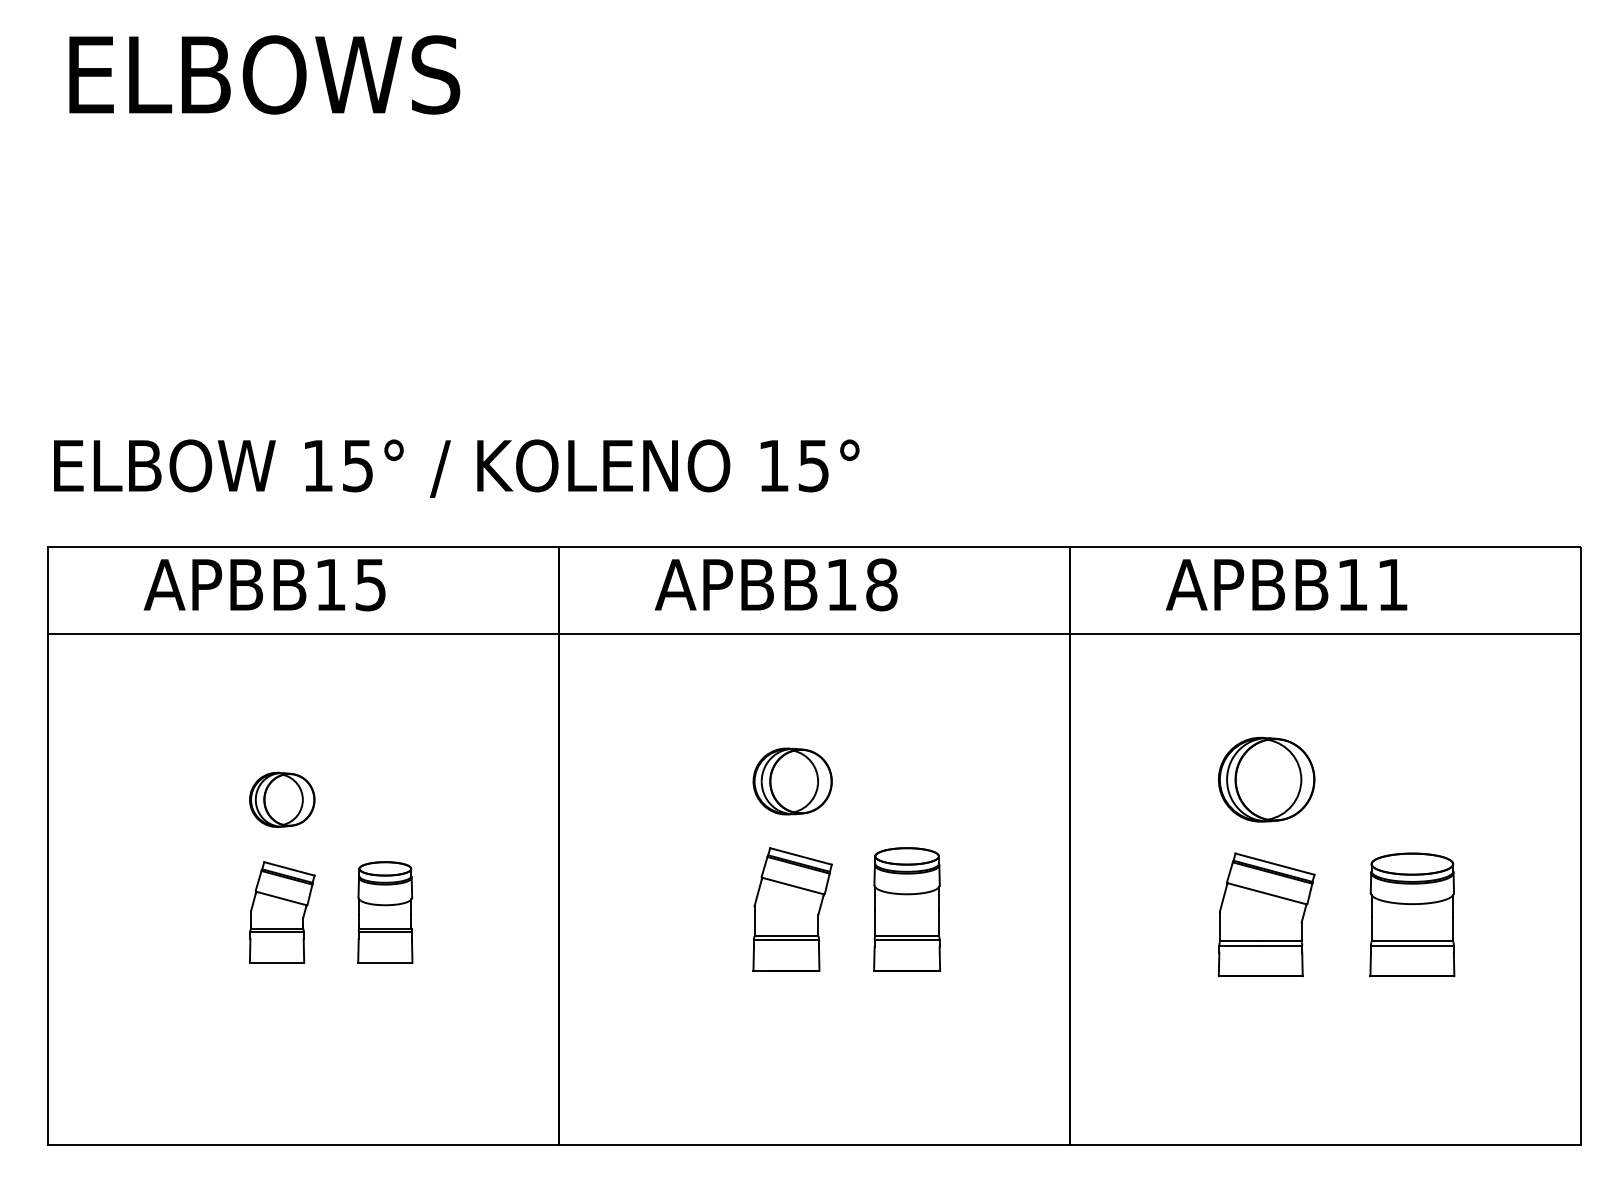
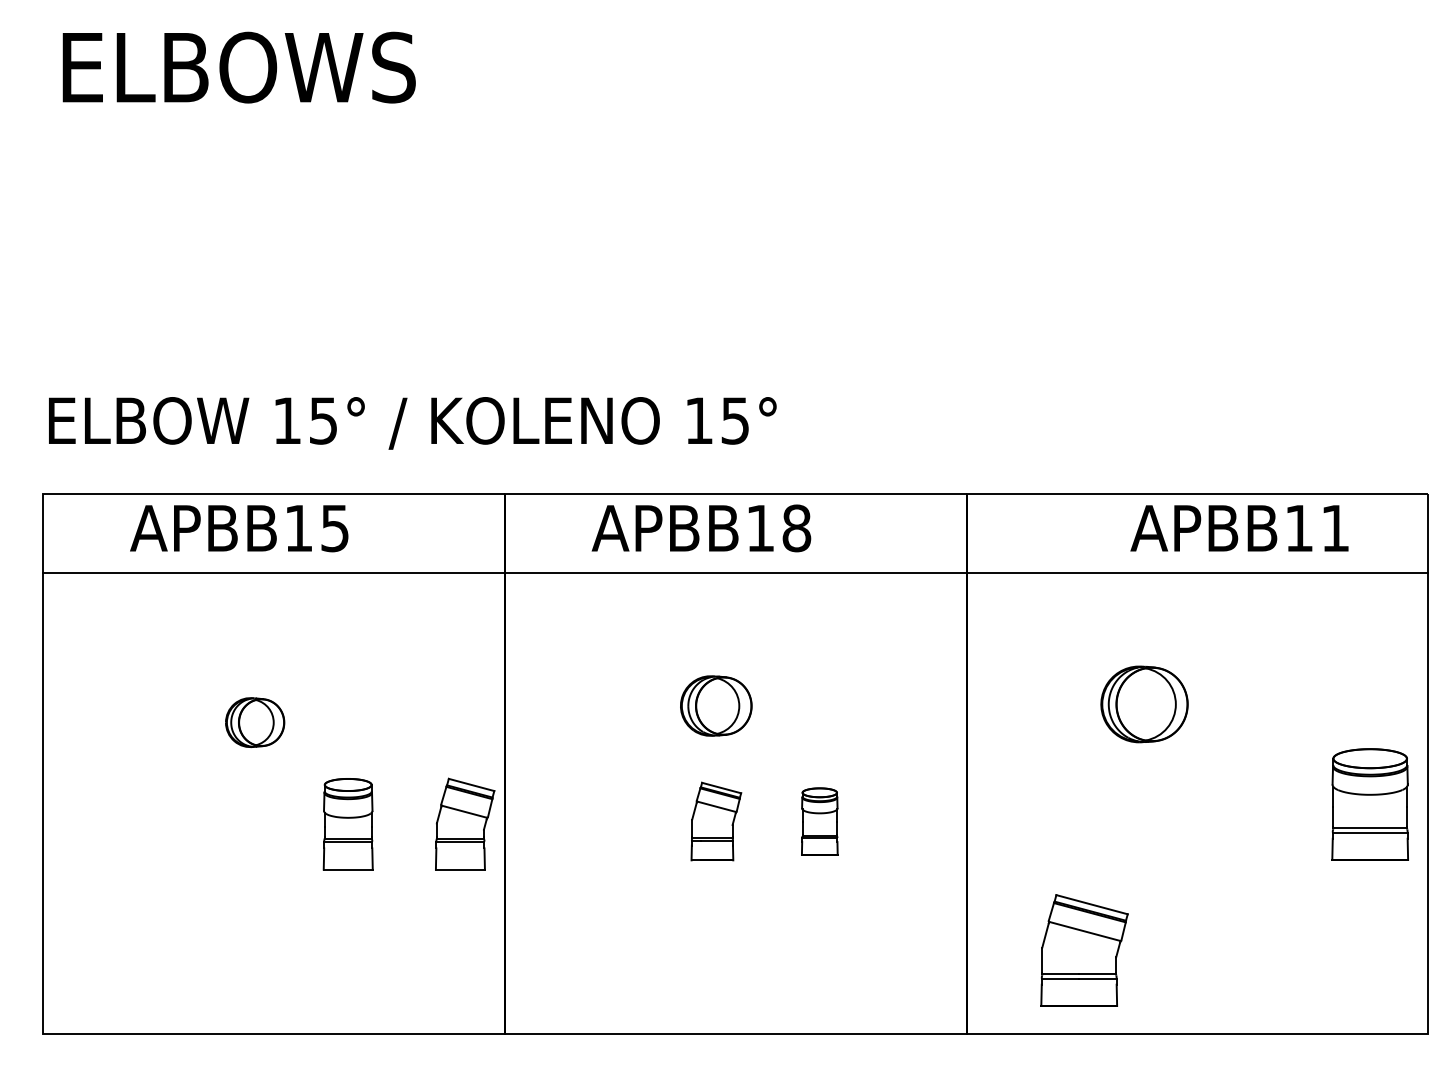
text: (1286, 585) -> (1239, 528), moved
part: (792, 909) -> (716, 821), size x0.7
part: (906, 909) -> (819, 821), size x0.6
part: (282, 911) -> (465, 823), moved
part: (1266, 914) -> (1084, 950), moved
part: (1411, 914) -> (1369, 804), moved

